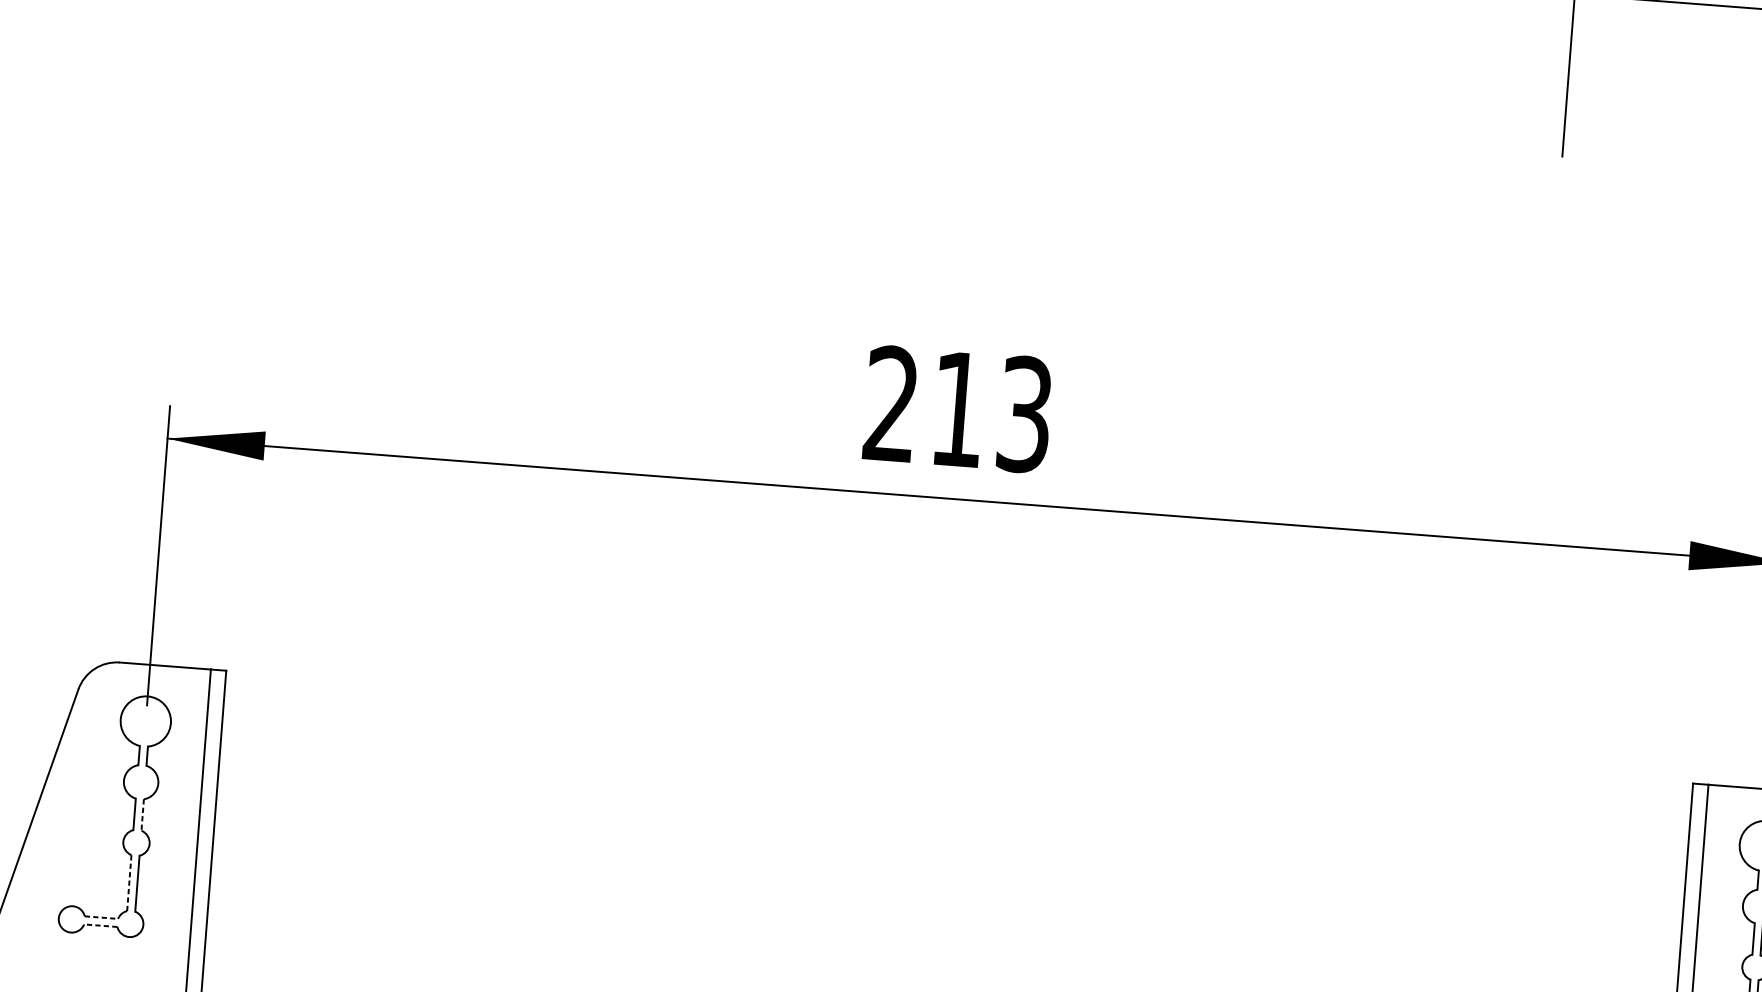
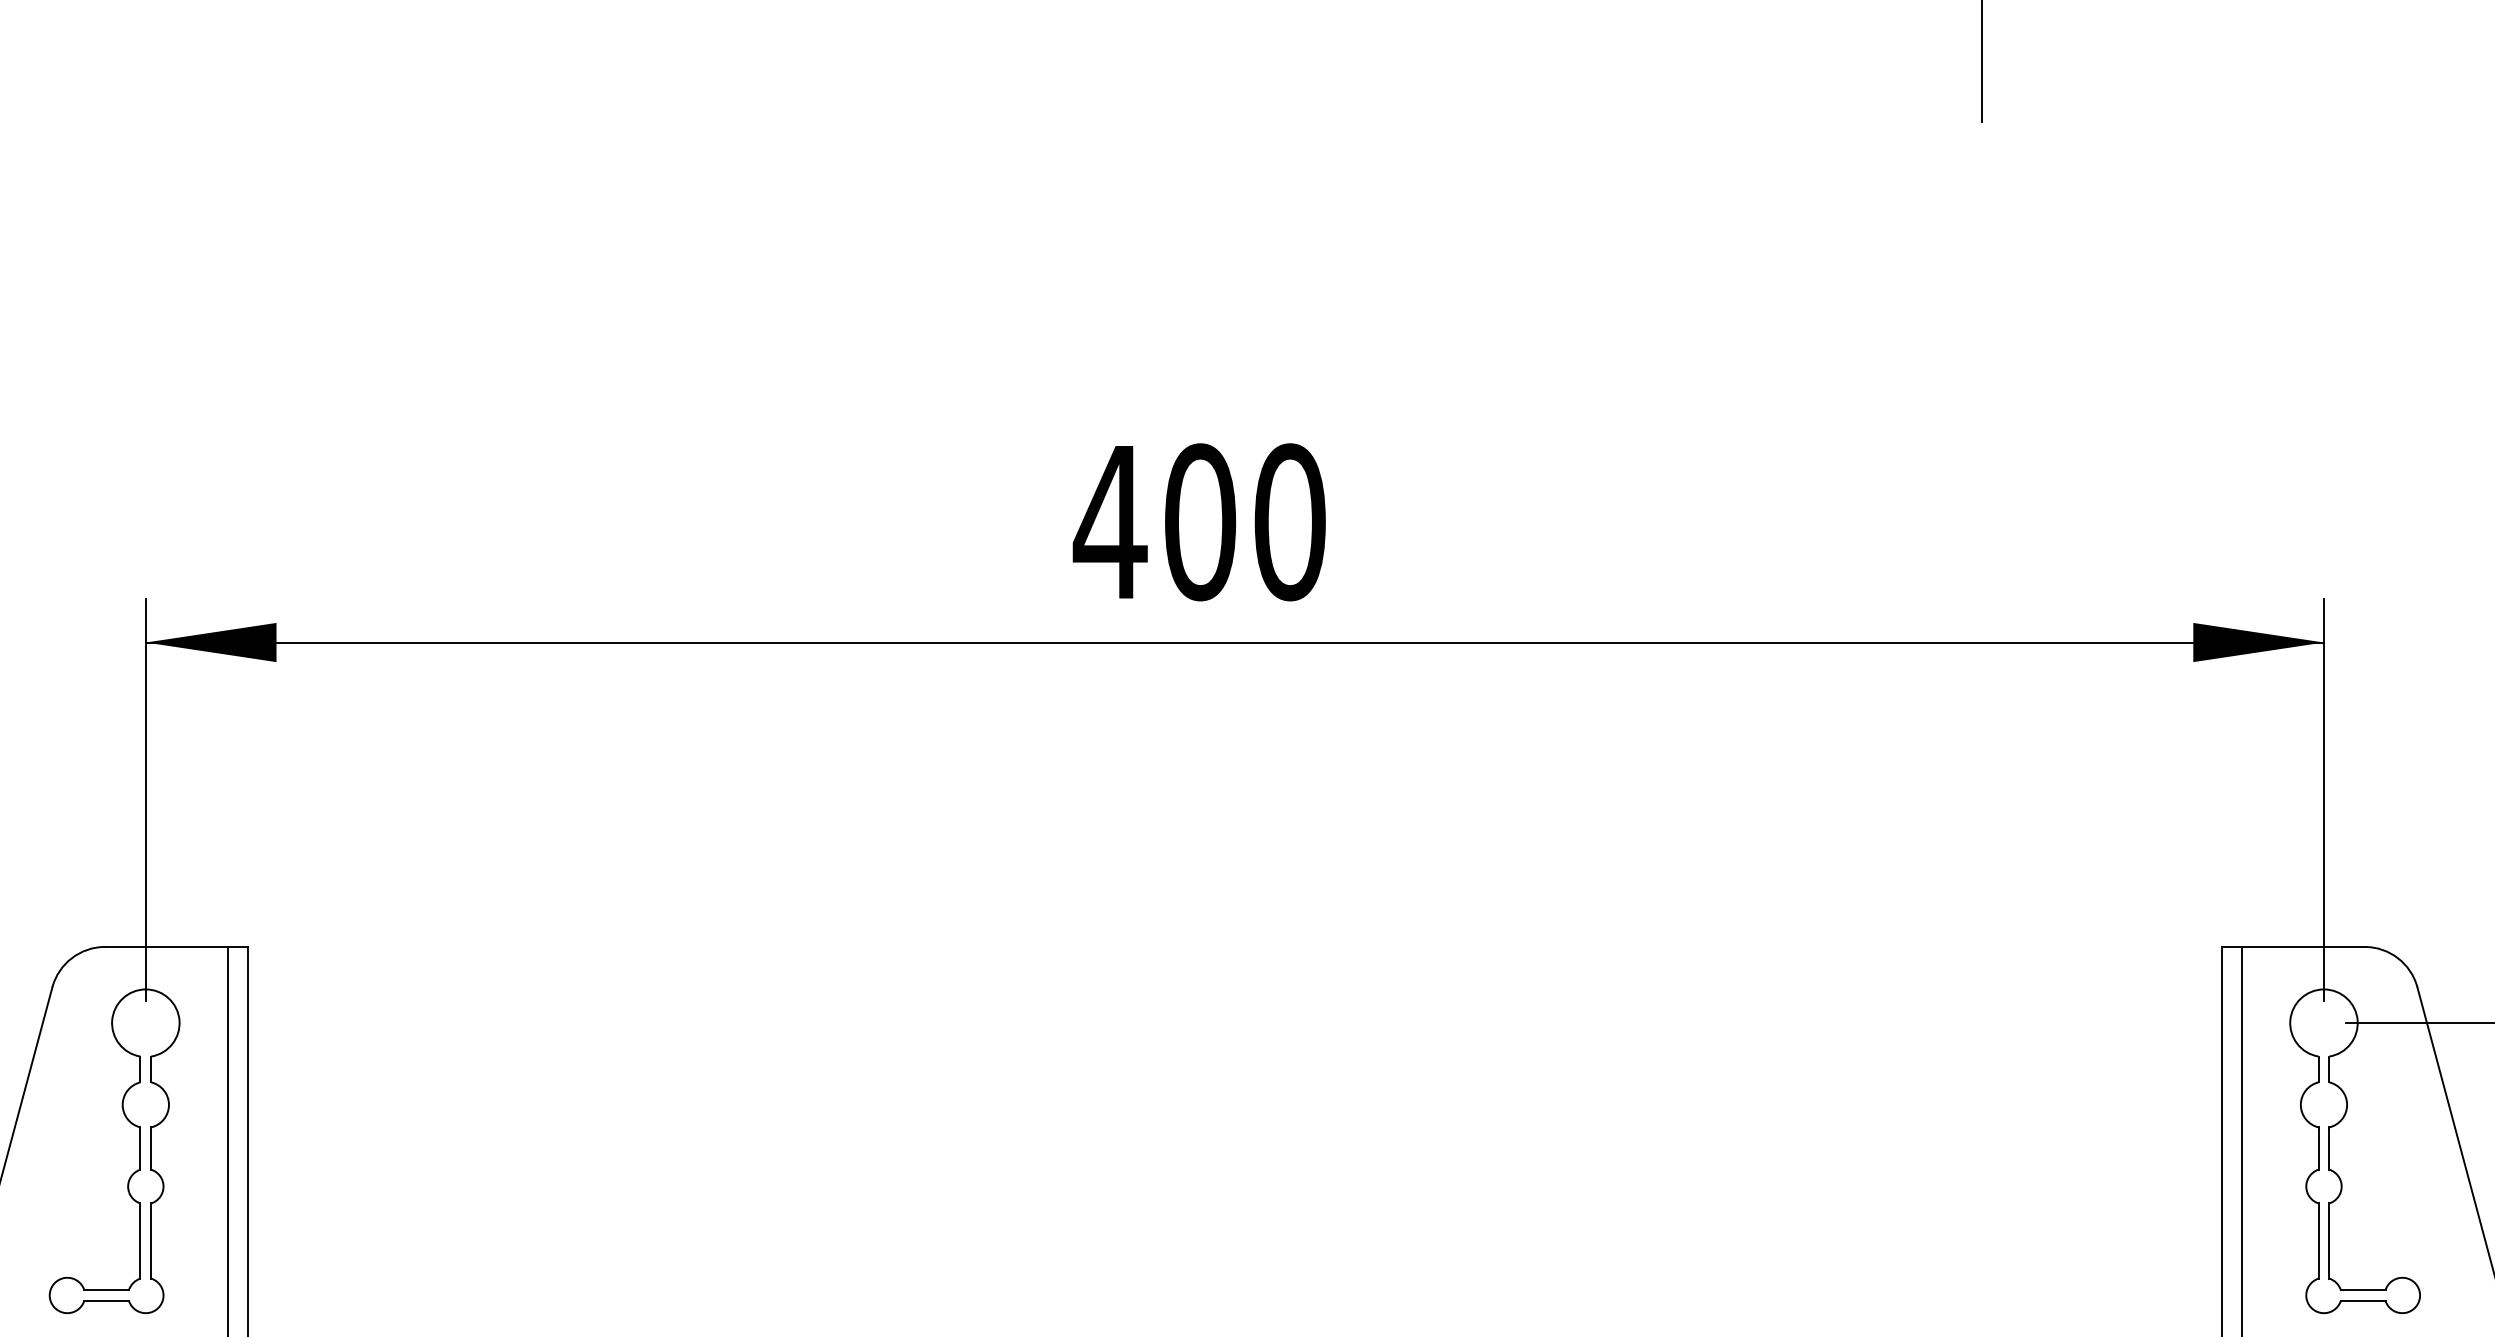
text: (956, 409) -> (1198, 522), 213 -> 400
line: (142, 815) -> (151, 1149), dashed -> solid
line: (129, 883) -> (140, 1241), dashed -> solid
line: (102, 918) -> (107, 1290), dashed -> solid
line: (100, 925) -> (106, 1300), dashed -> solid

